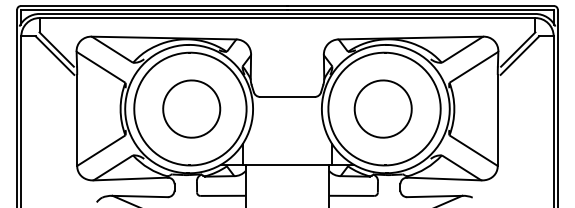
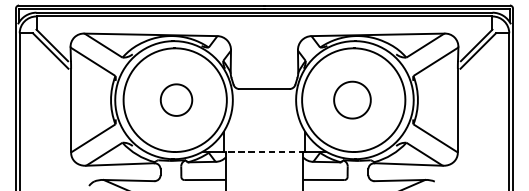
part: (191, 108) -> (176, 99), size x0.6
part: (382, 108) -> (351, 99), size x0.7
line: (287, 164) -> (264, 151), solid -> dashed

